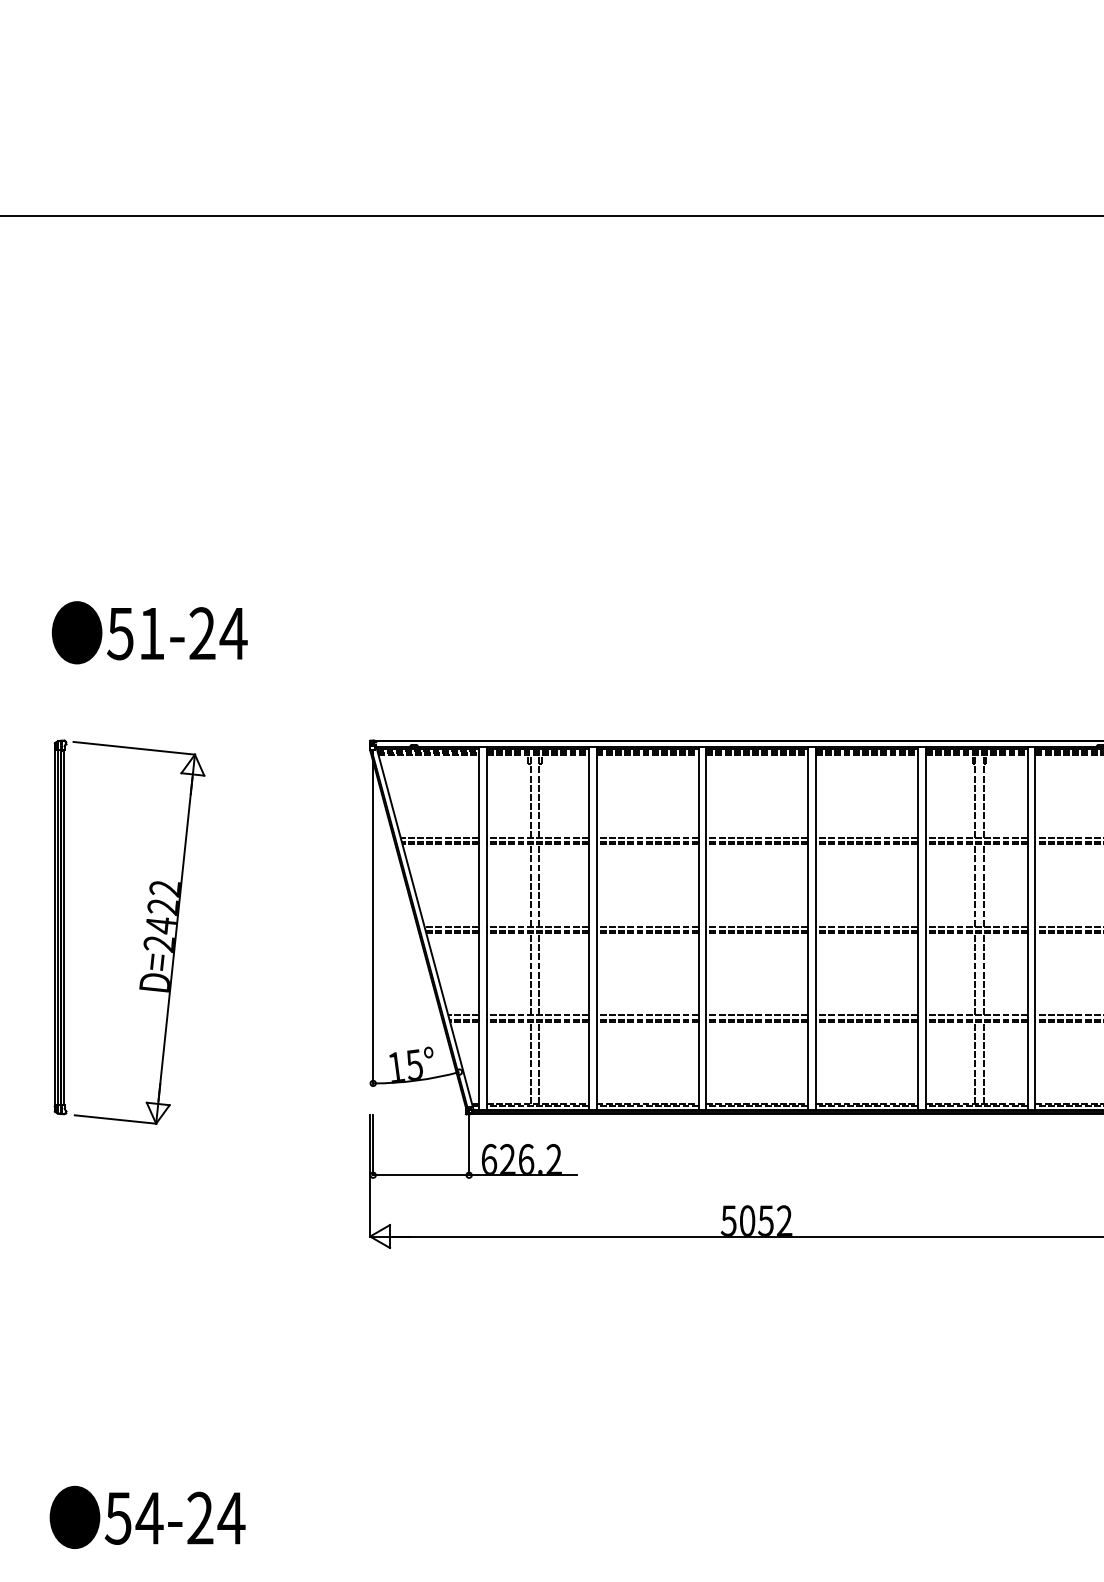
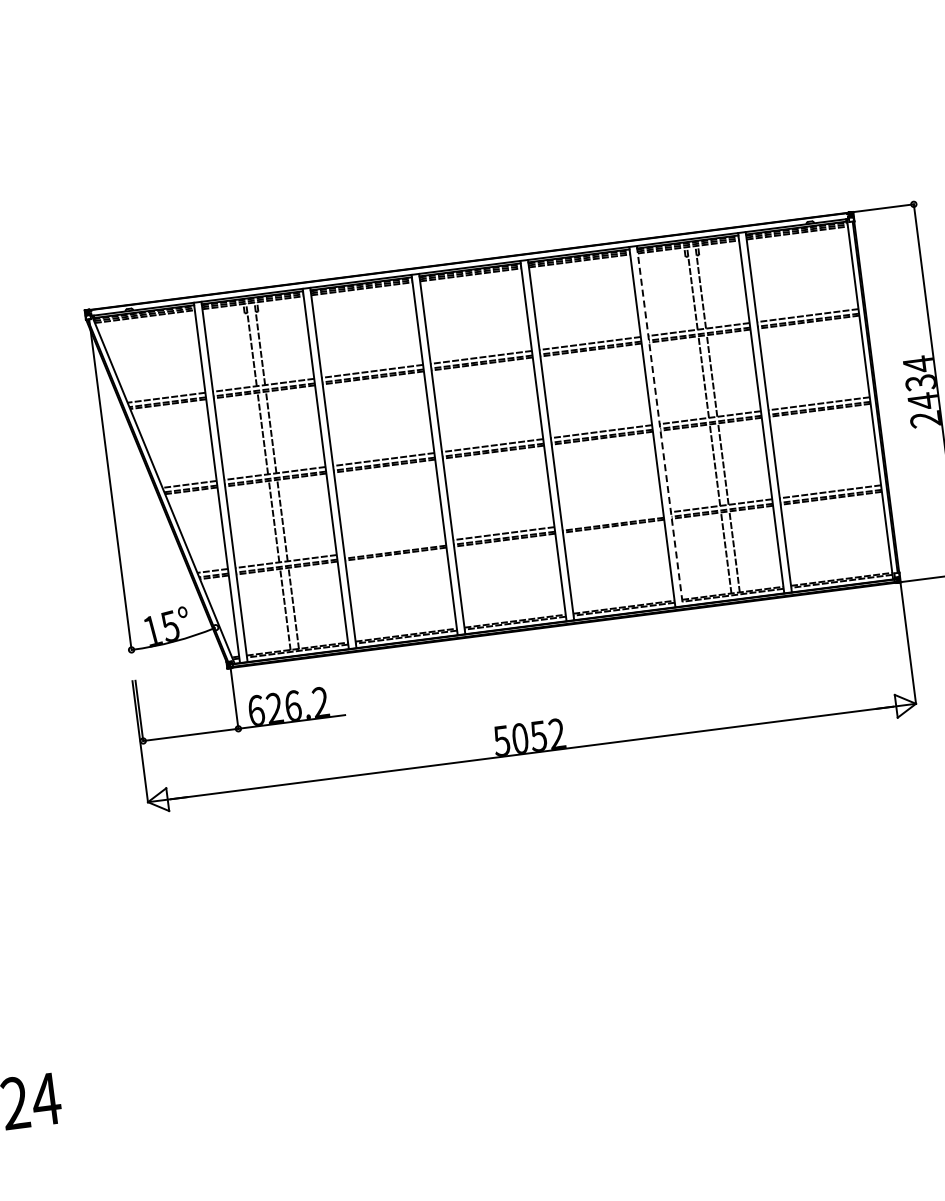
line: (925, 928) -> (659, 426), solid -> dashed
line: (647, 1015) -> (395, 547), removed
line: (866, 1015) -> (612, 519), removed

